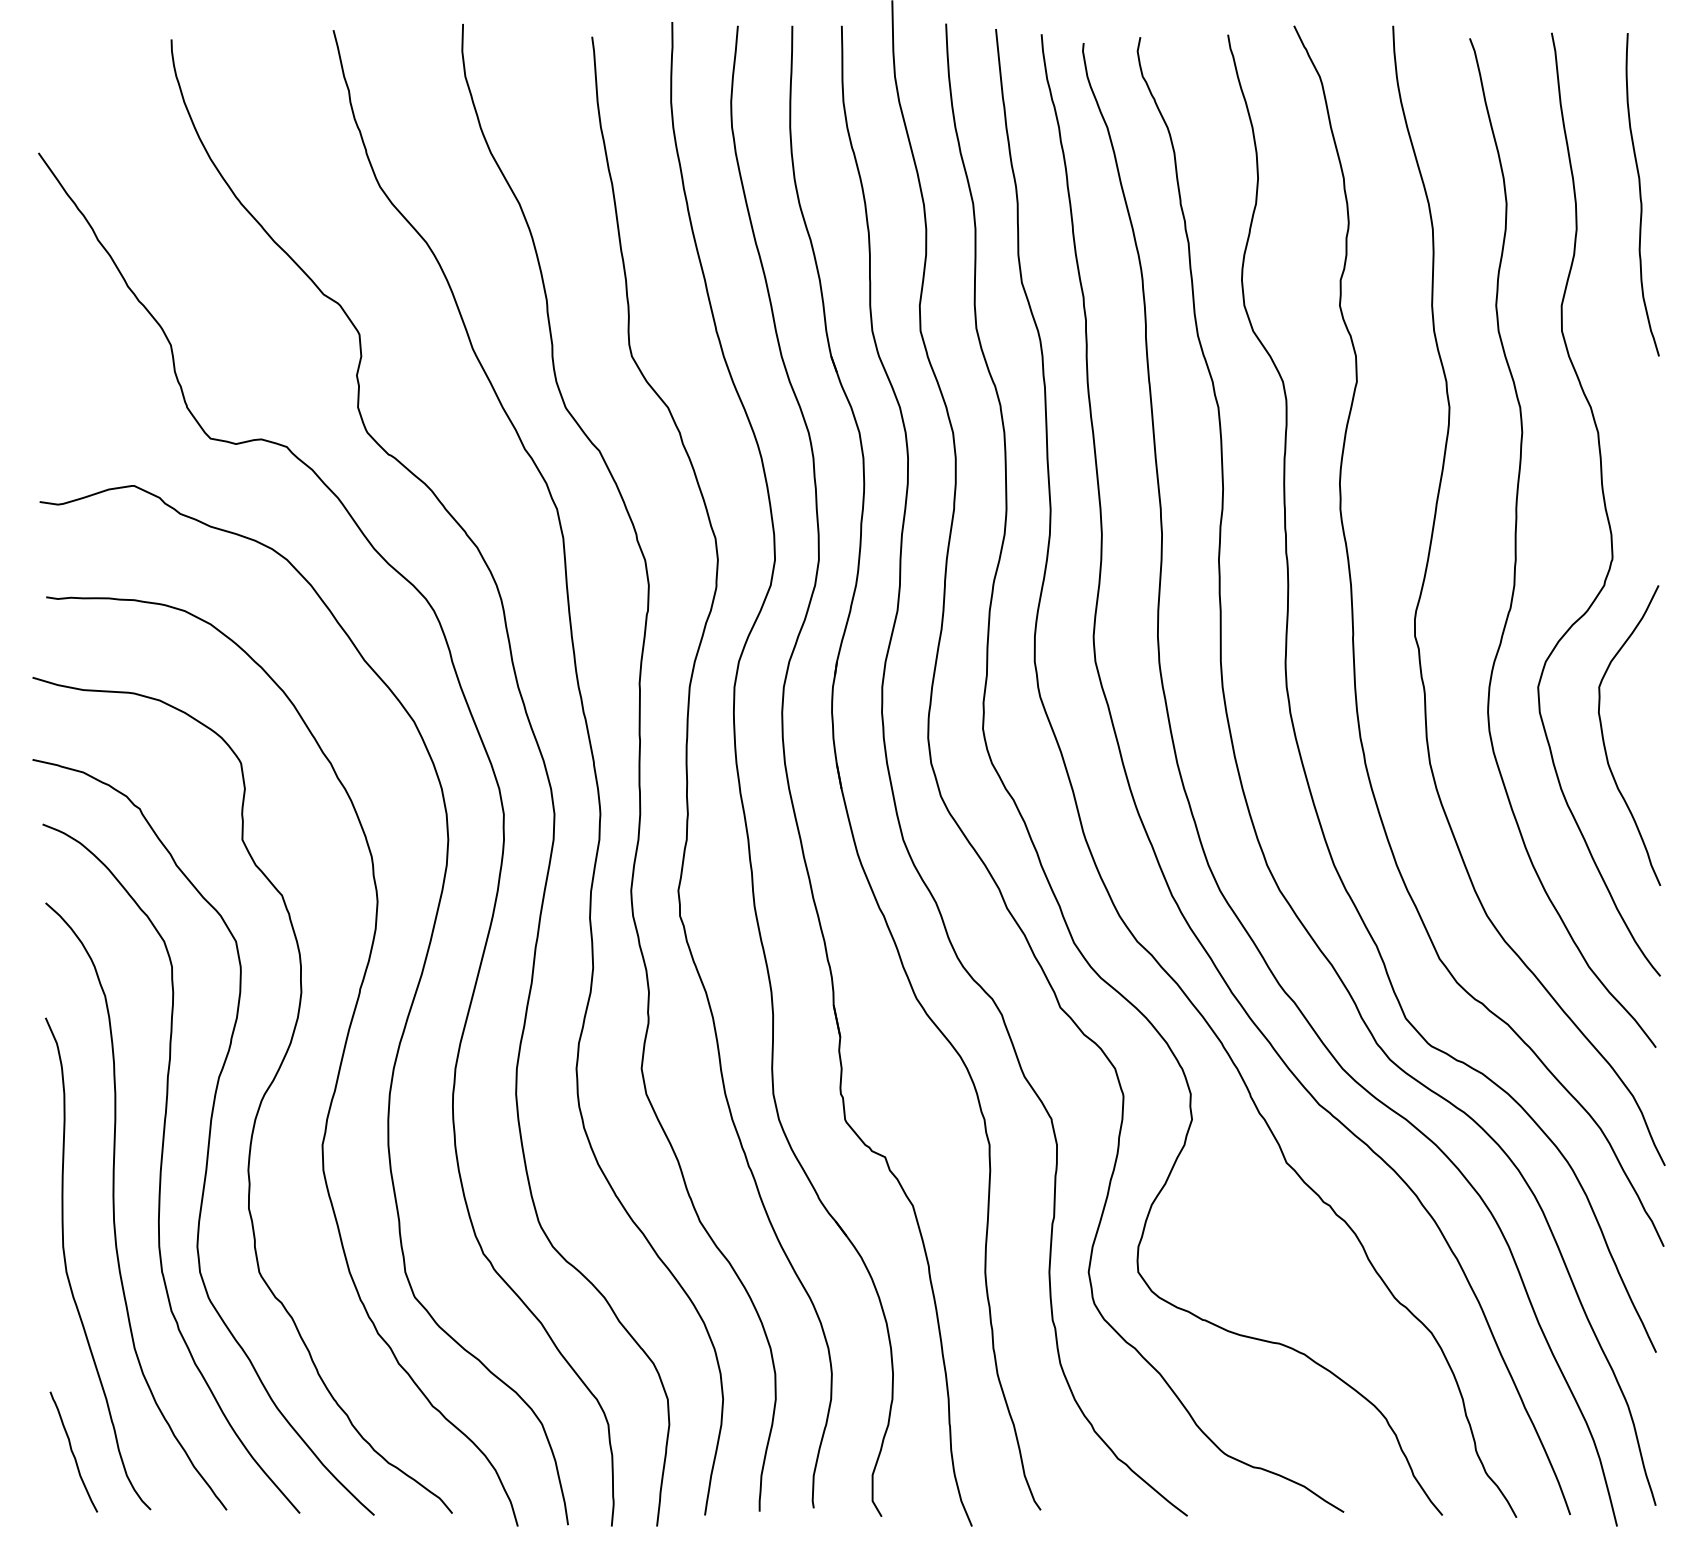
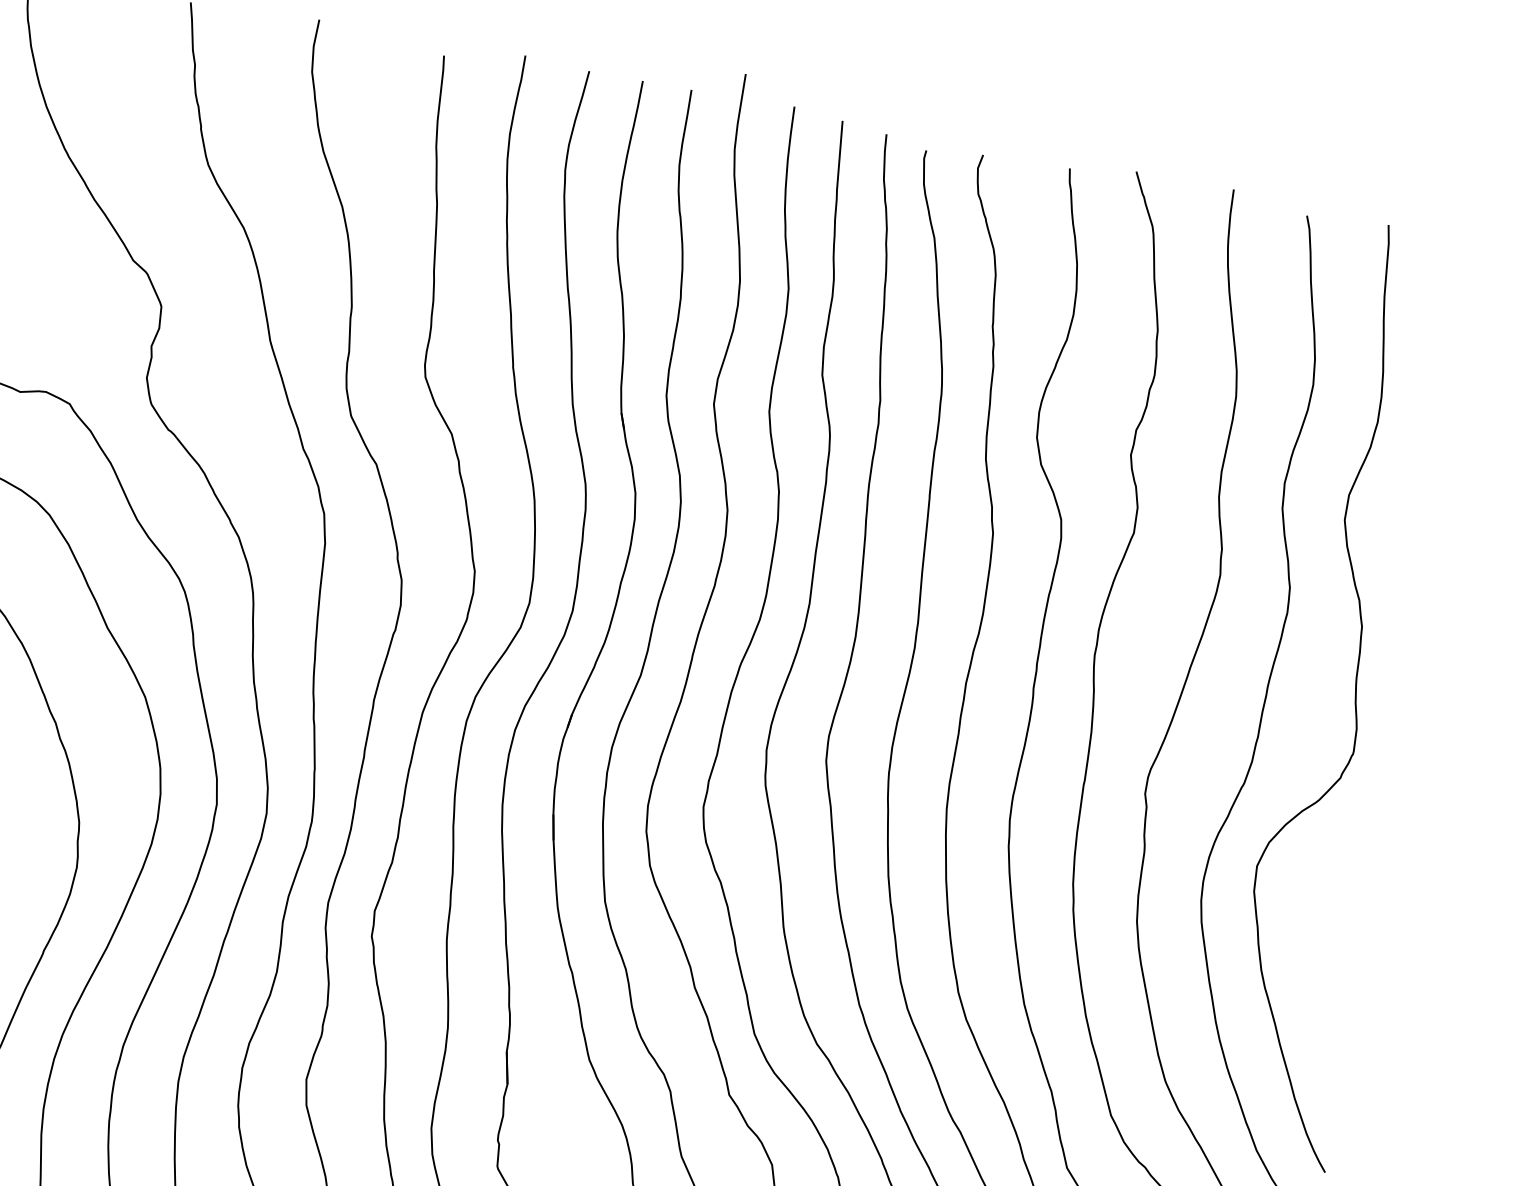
curve: (1641, 194) -> (1447, 400), removed
curve: (1604, 739) -> (1312, 929), removed

